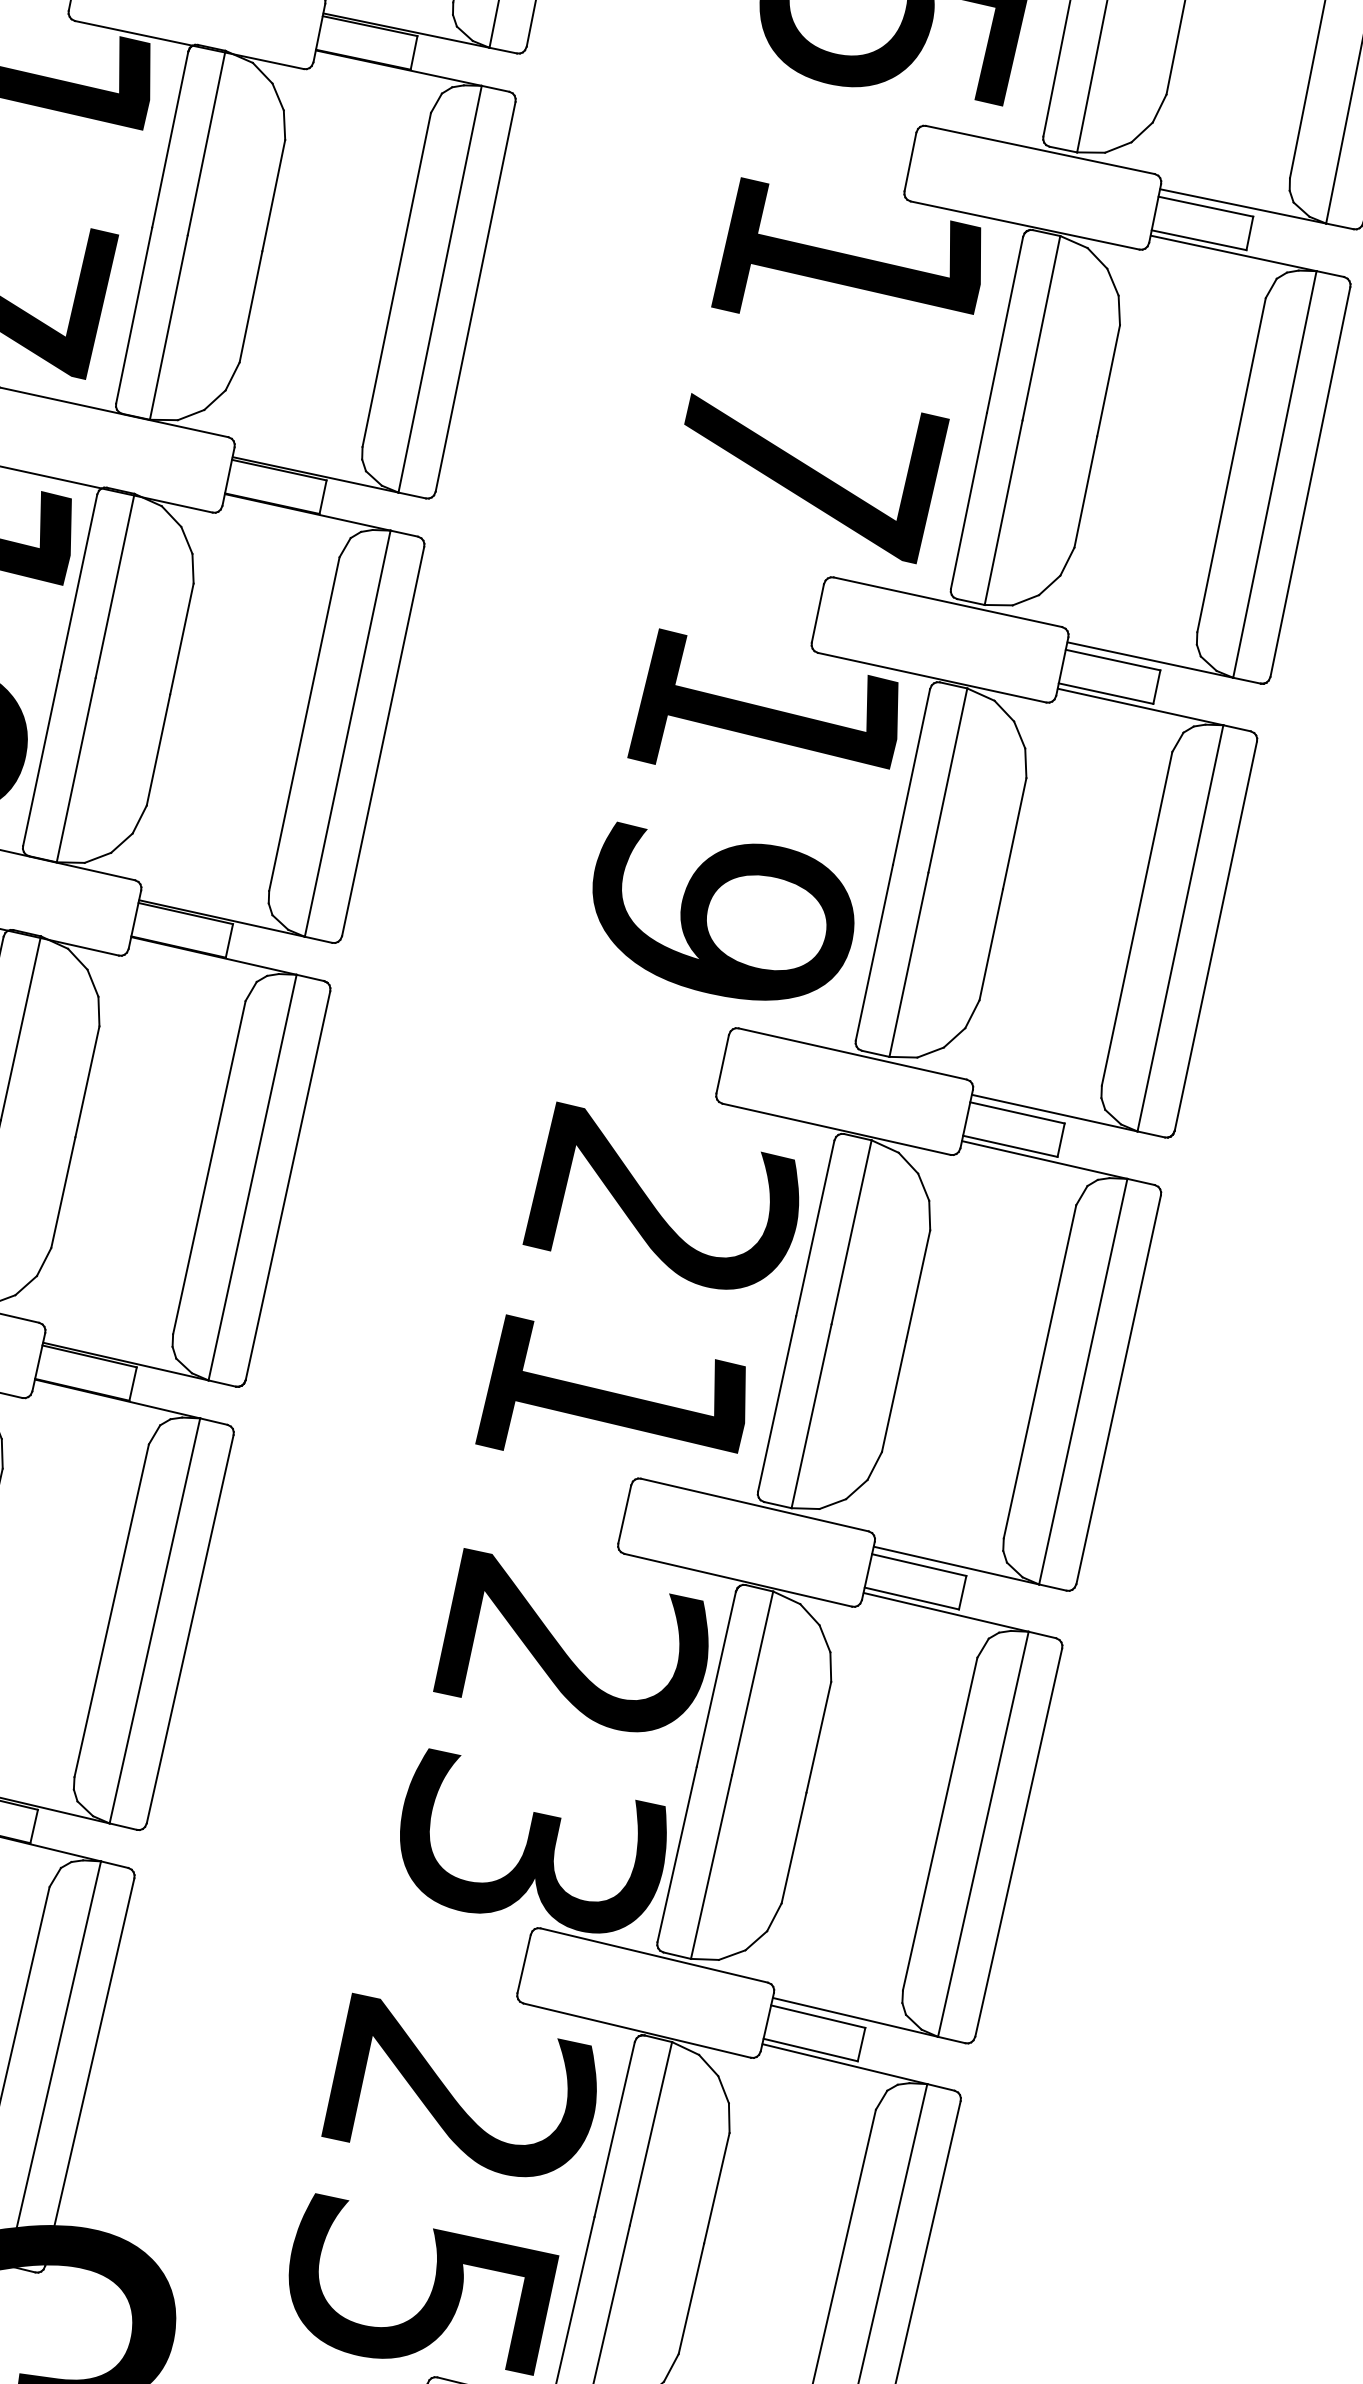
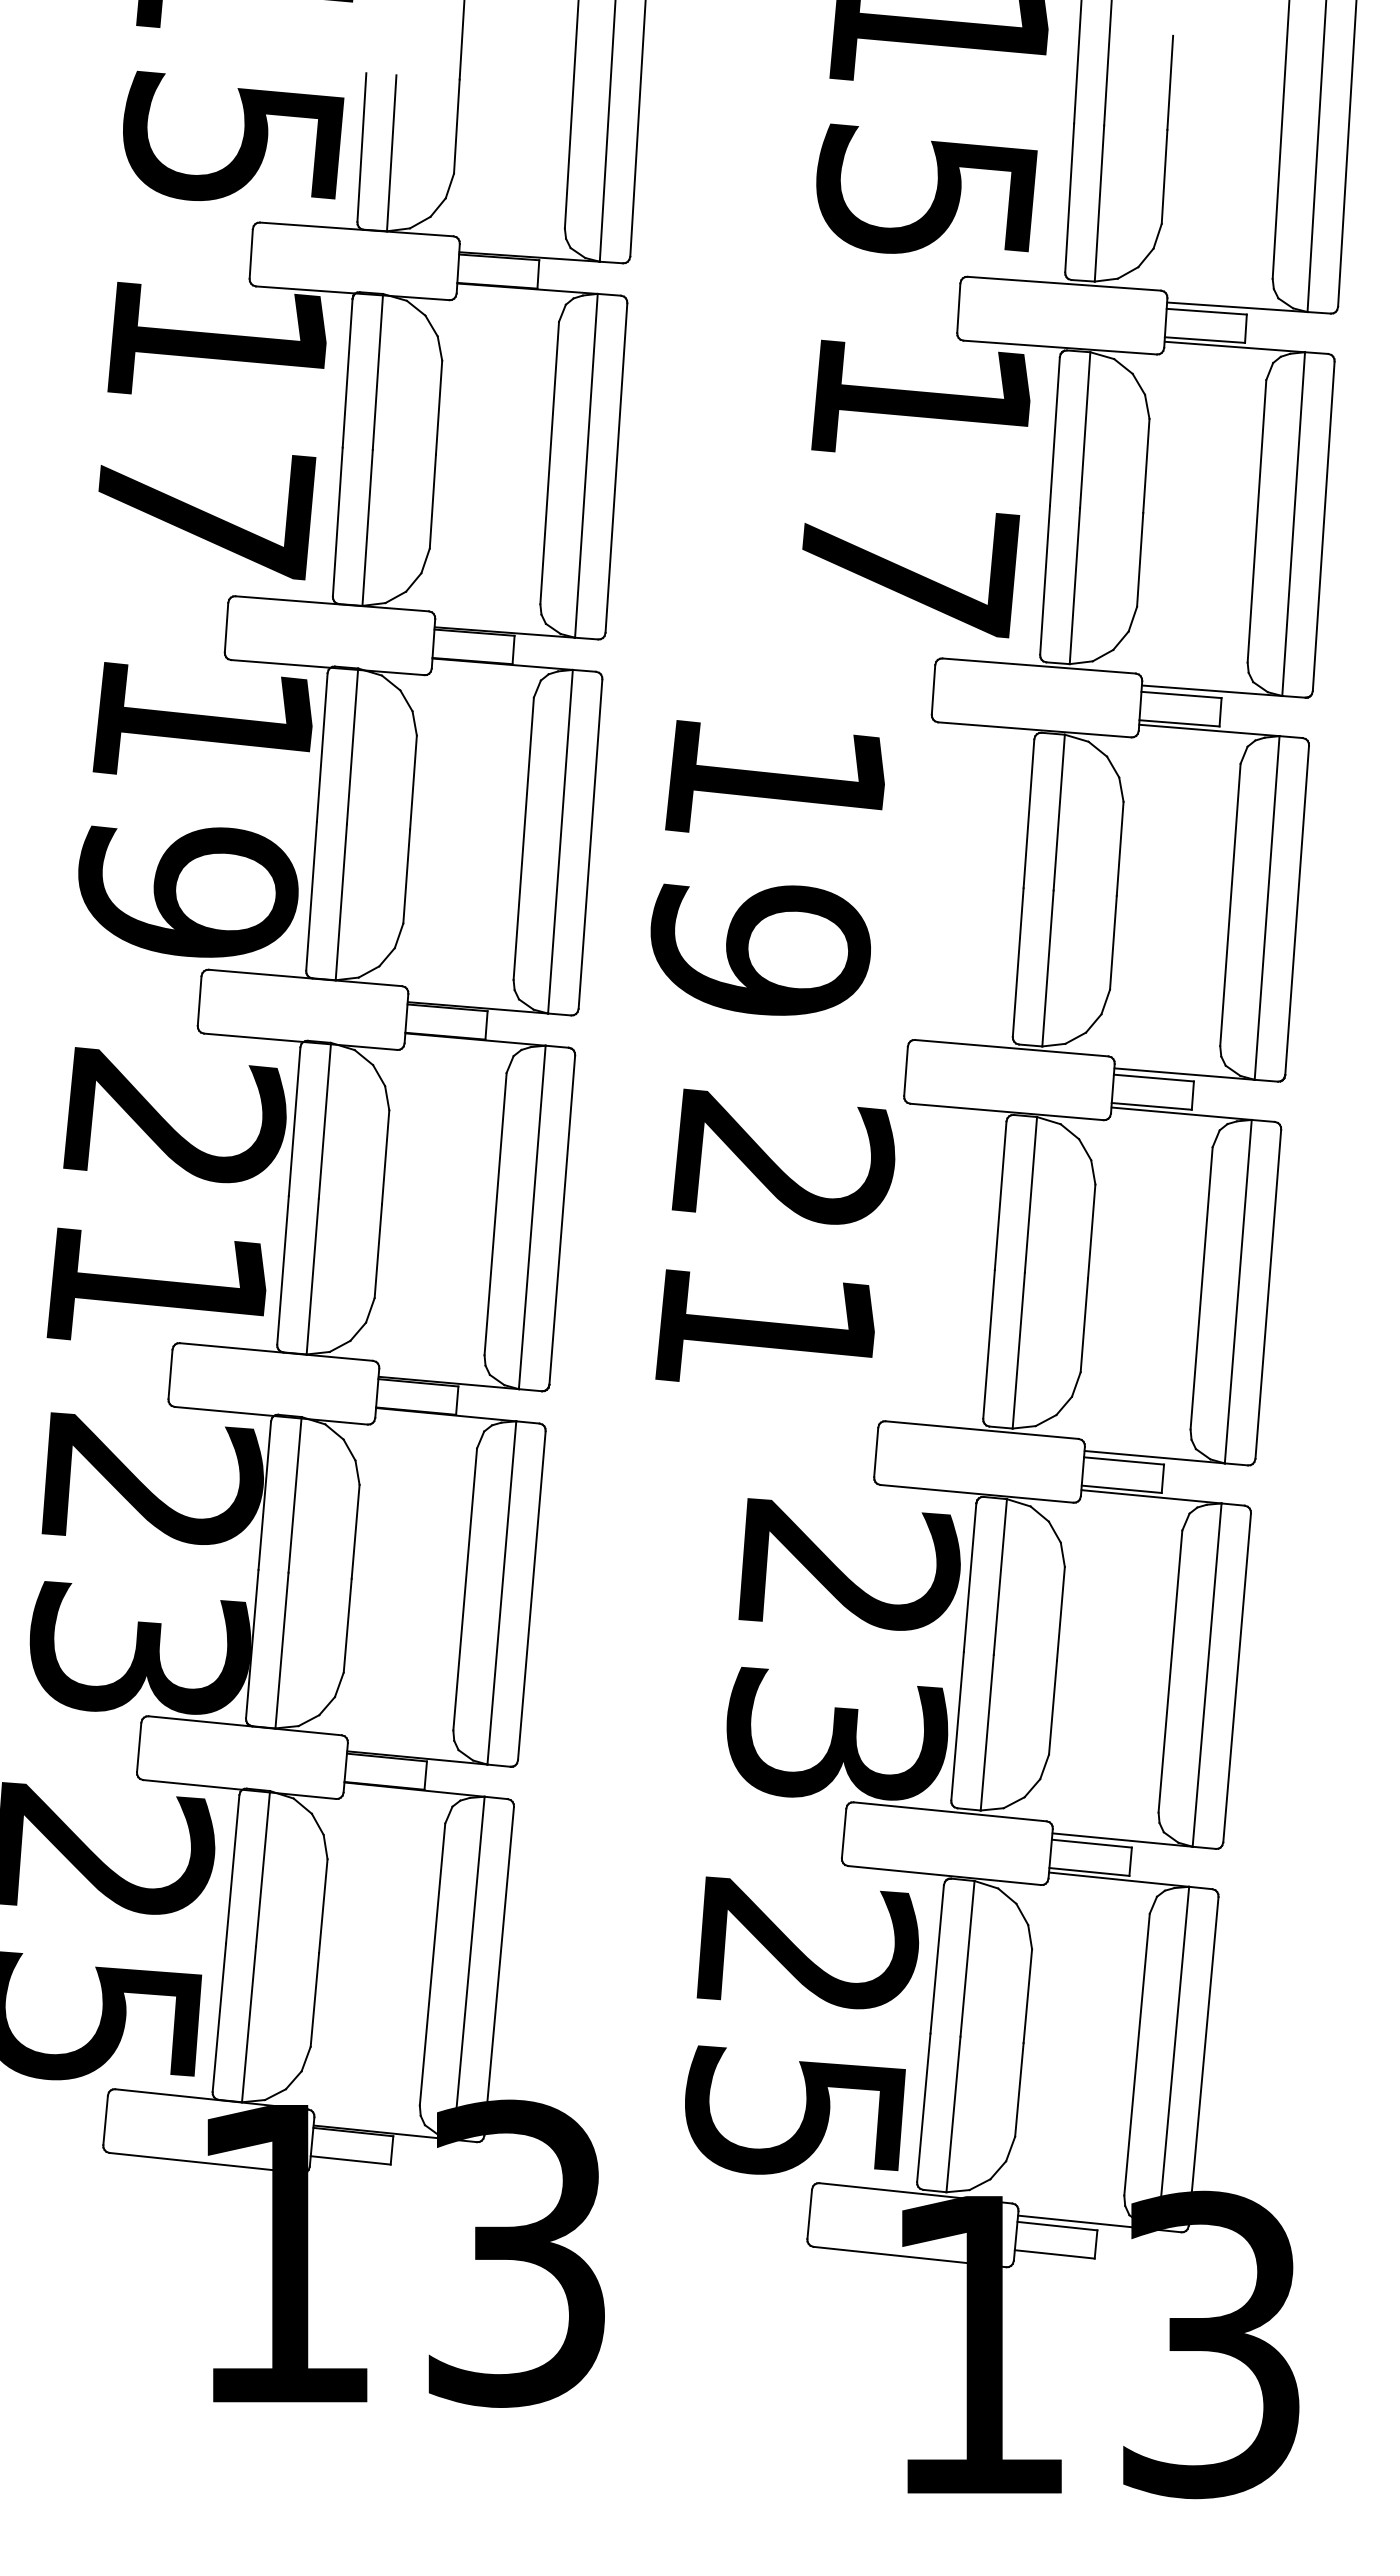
text: (743, 819) -> (767, 867), moved
text: (642, 1290) -> (775, 1234), moved

